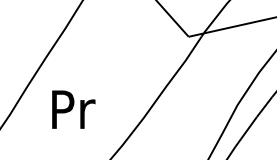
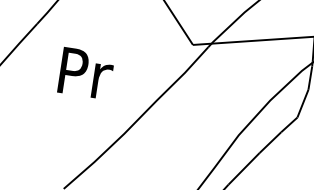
text: (73, 109) -> (85, 73), moved

